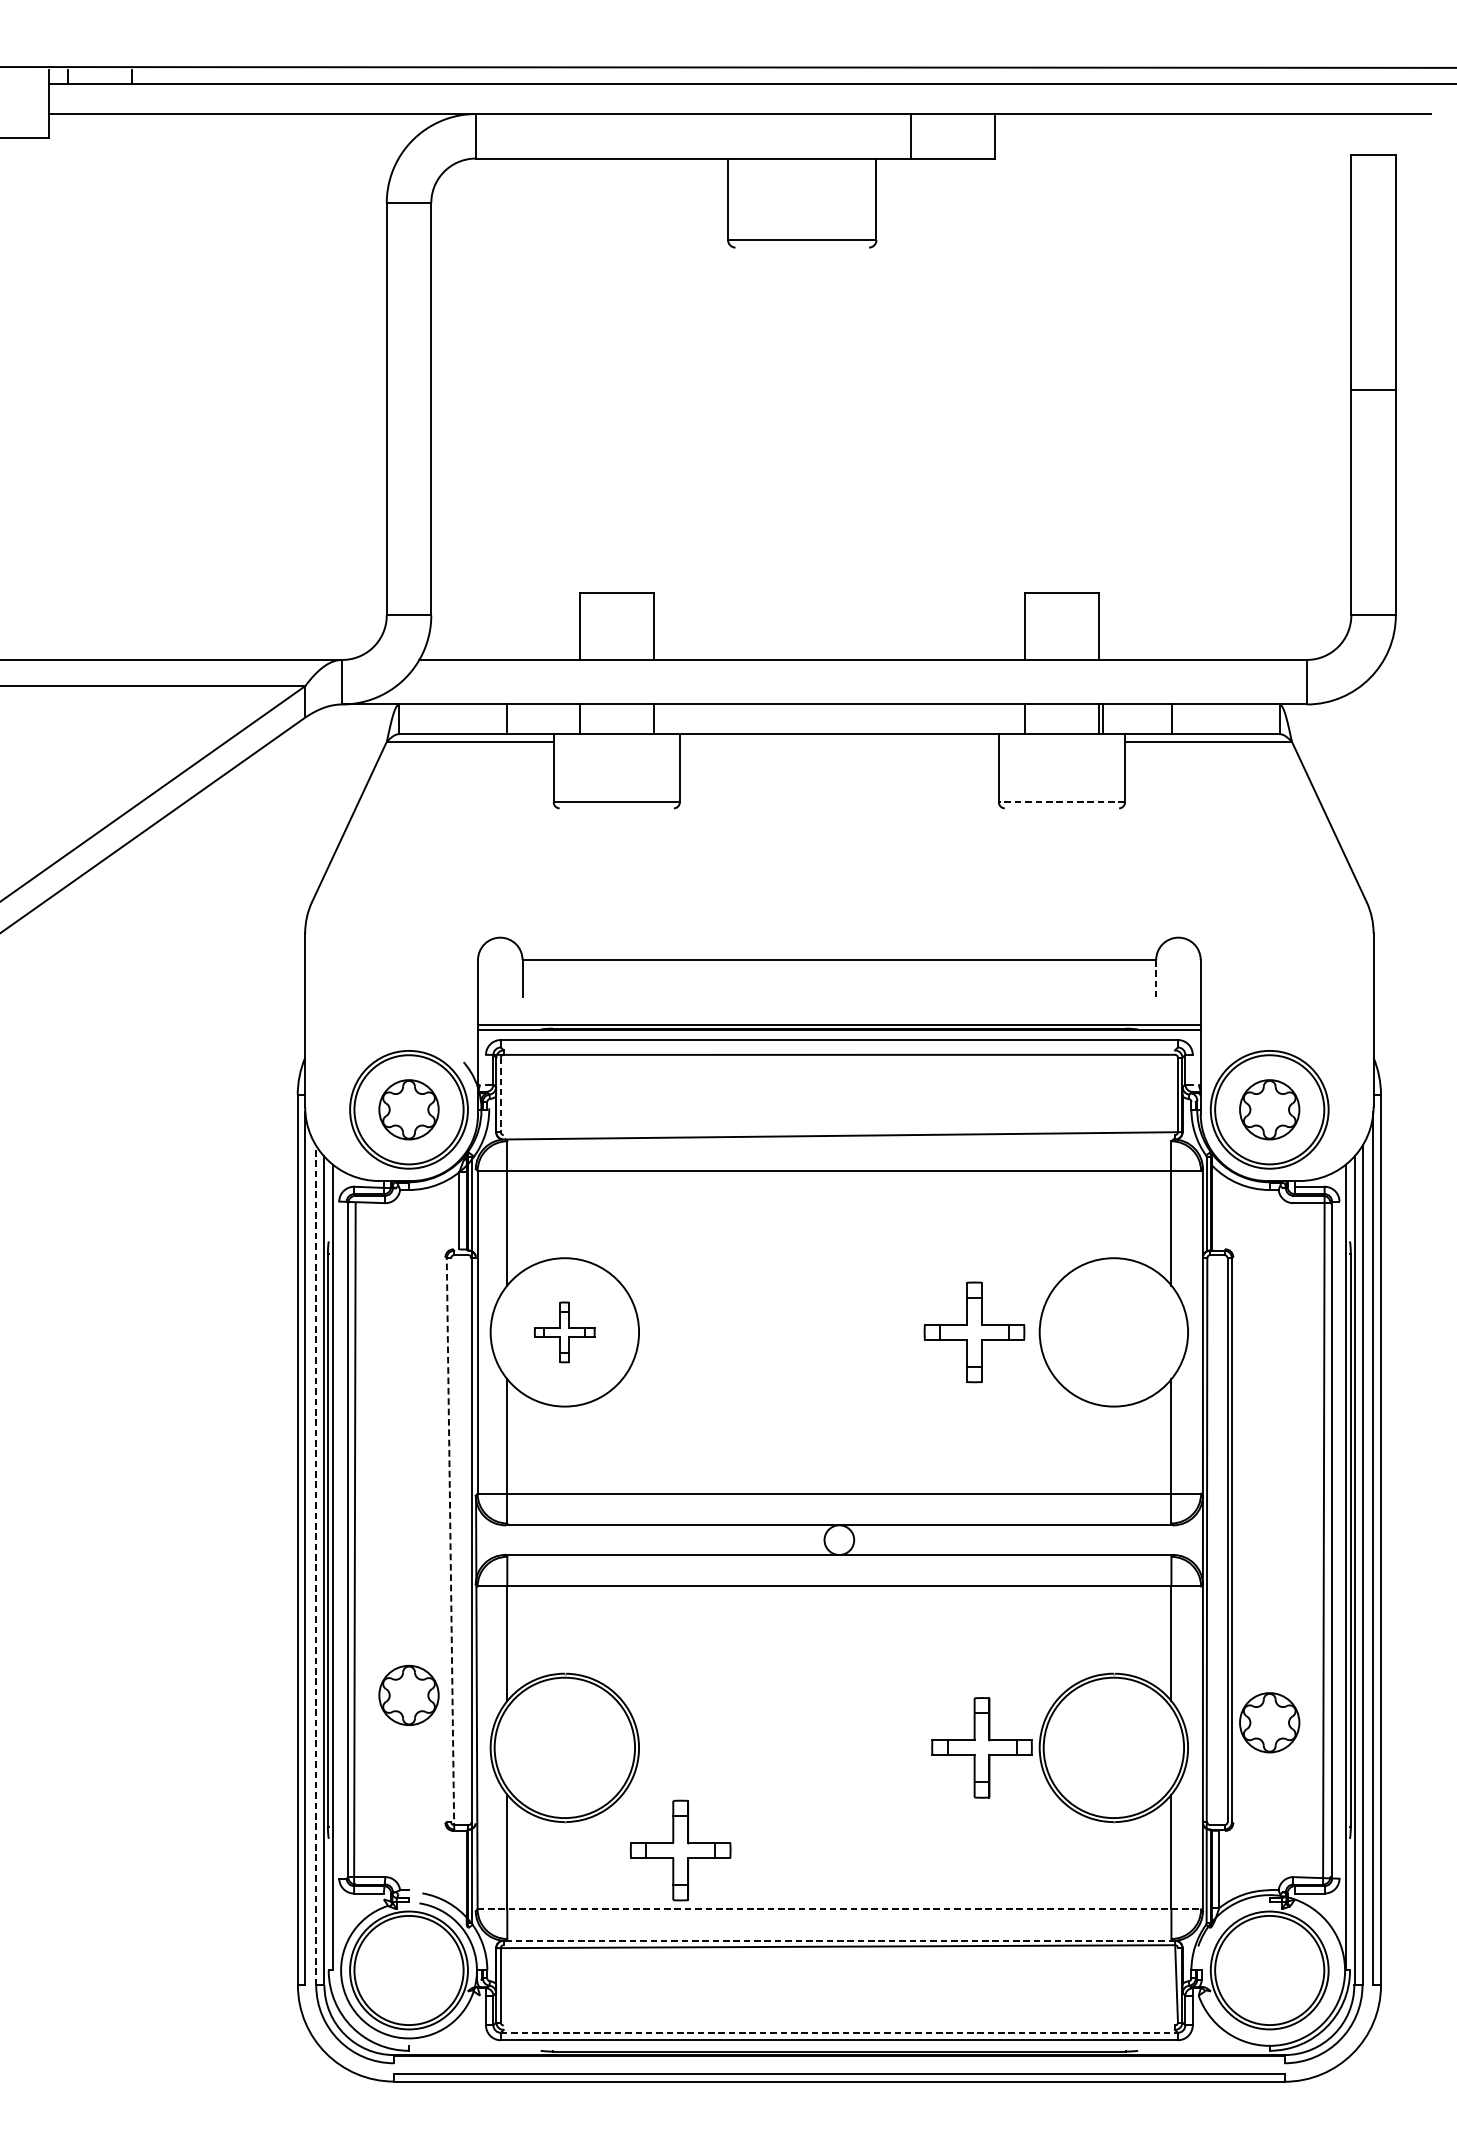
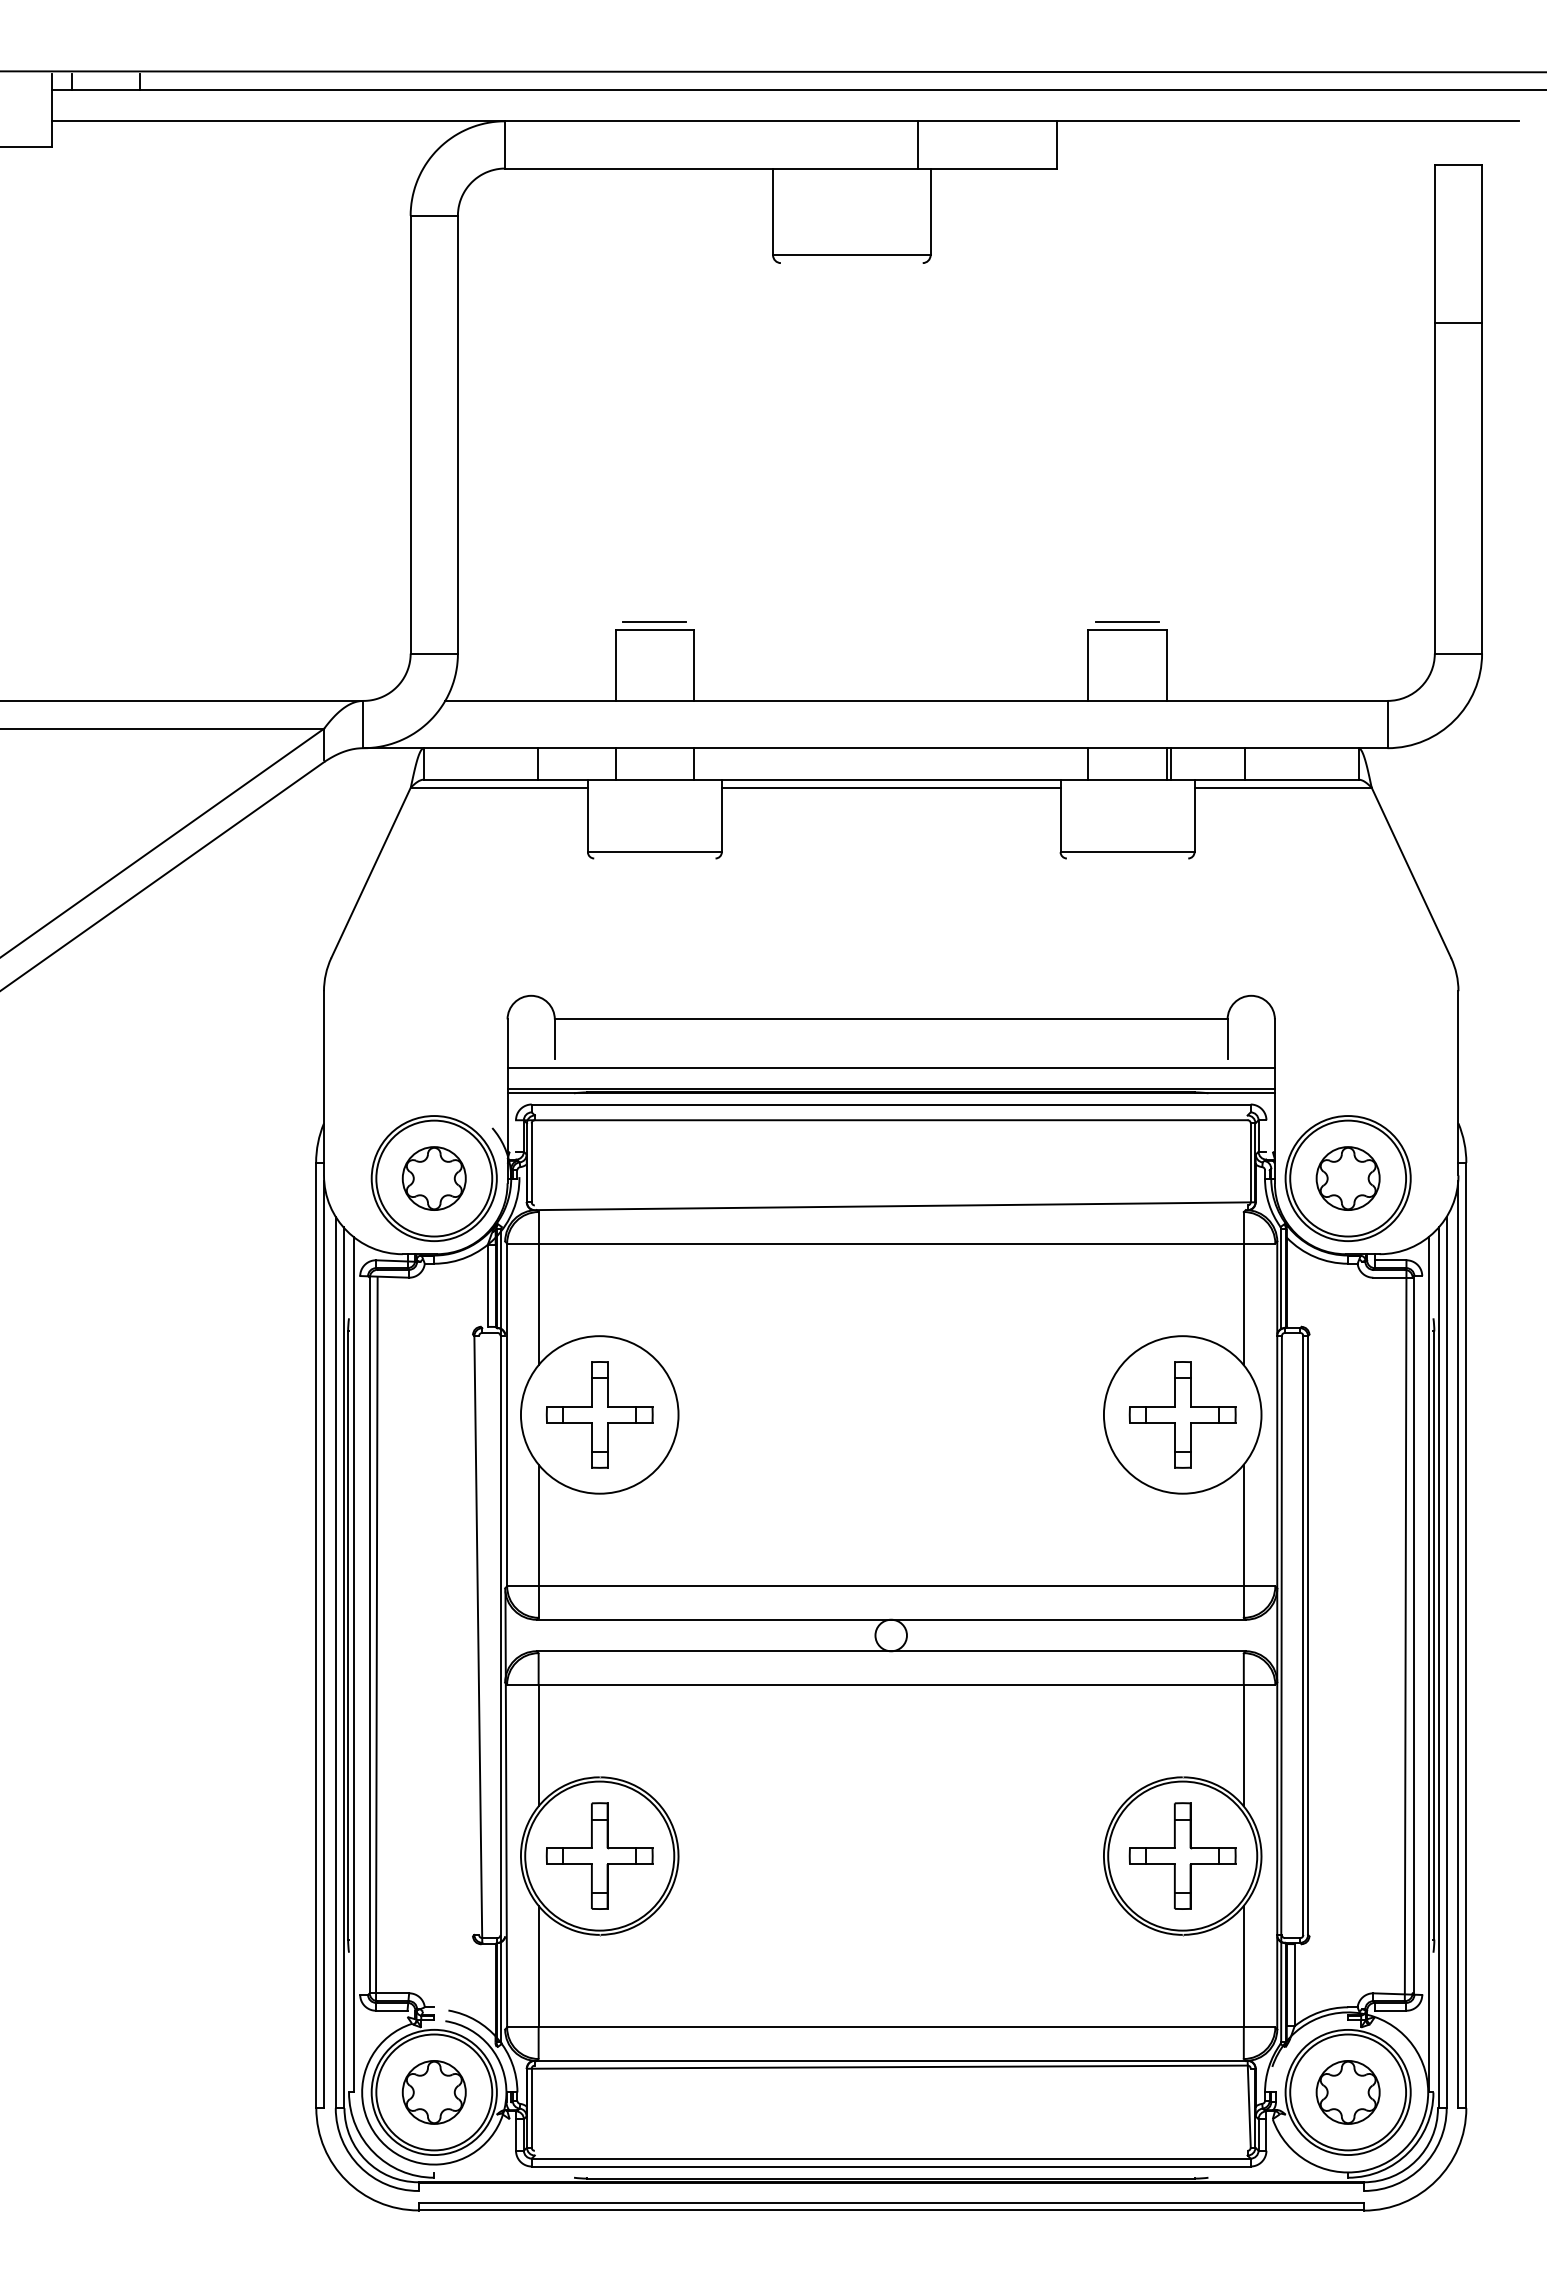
line: (911, 135) -> (918, 144), moved
line: (1373, 390) -> (1458, 322), moved
line: (616, 586) -> (654, 622), added
line: (1061, 586) -> (1127, 622), added
line: (838, 741) -> (890, 787), added
line: (1061, 802) -> (1127, 852), dashed -> solid
line: (1156, 978) -> (1227, 1039), dashed -> solid
line: (838, 1006) -> (890, 1068), added
line: (500, 1095) -> (531, 1163), dashed -> solid
part: (564, 1331) -> (599, 1414), size x1.67
part: (974, 1331) -> (1182, 1414), moved
line: (450, 1542) -> (478, 1638), dashed -> solid
line: (315, 1565) -> (335, 1662), dashed -> solid
part: (408, 1695) -> (433, 2092), moved
part: (1269, 1722) -> (1347, 2092), moved
part: (981, 1747) -> (1182, 1855), moved
part: (680, 1849) -> (599, 1855), moved
line: (839, 1909) -> (891, 2027), dashed -> solid
line: (839, 1940) -> (891, 2060), dashed -> solid
line: (839, 2032) -> (891, 2158), dashed -> solid

